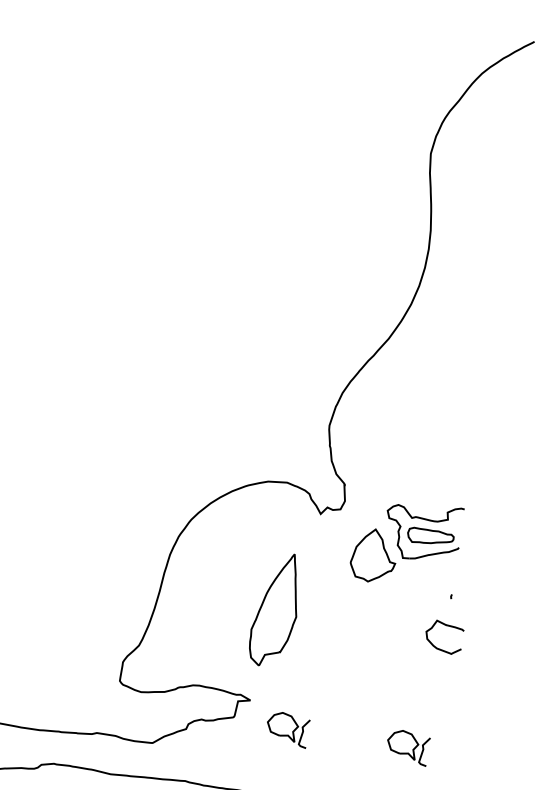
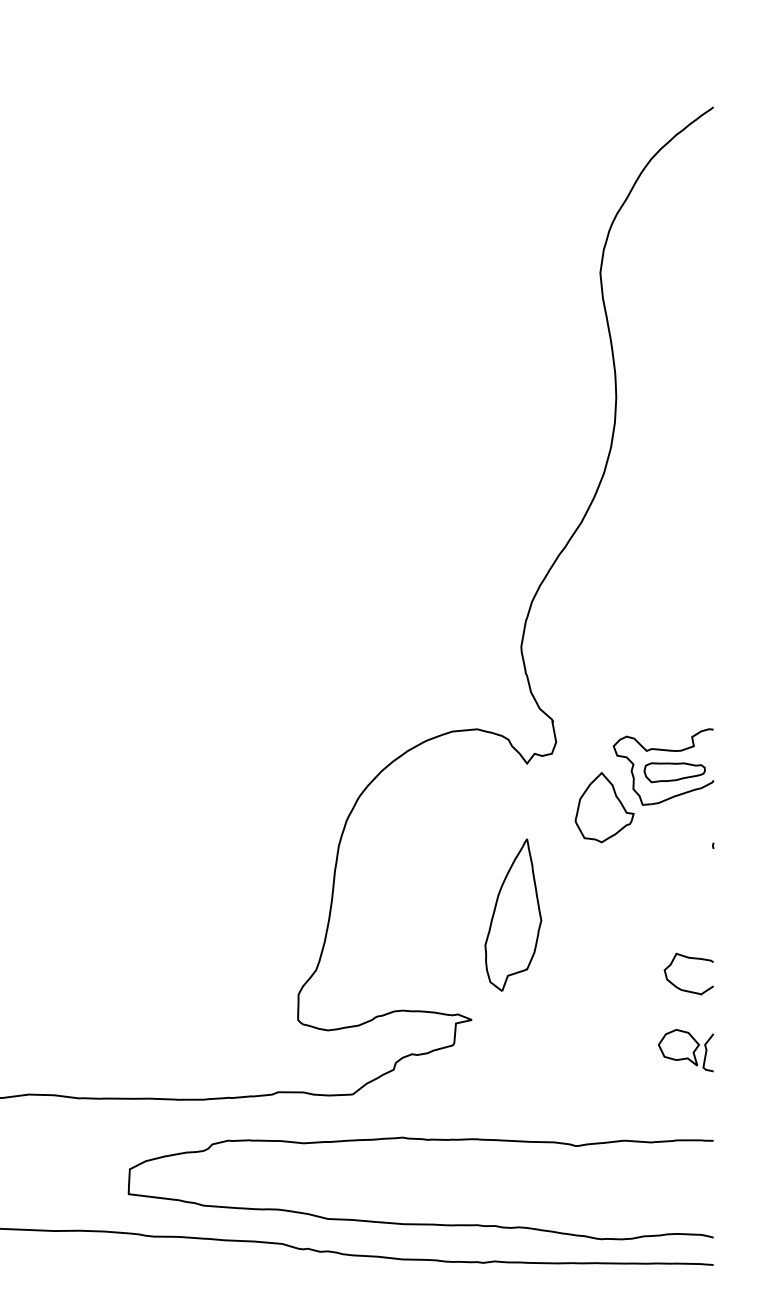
part: (276, 609) -> (513, 914), moved
curve: (449, 626) -> (693, 959), moved
part: (287, 729) -> (525, 1050), removed

